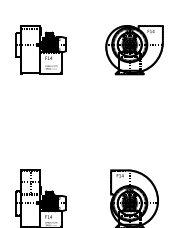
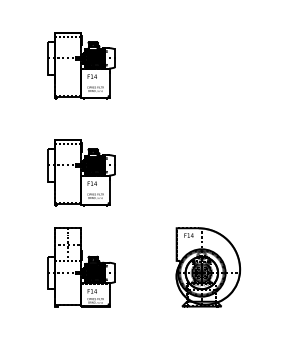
part: (134, 49) -> (208, 65), removed
part: (40, 129) -> (81, 172), added

